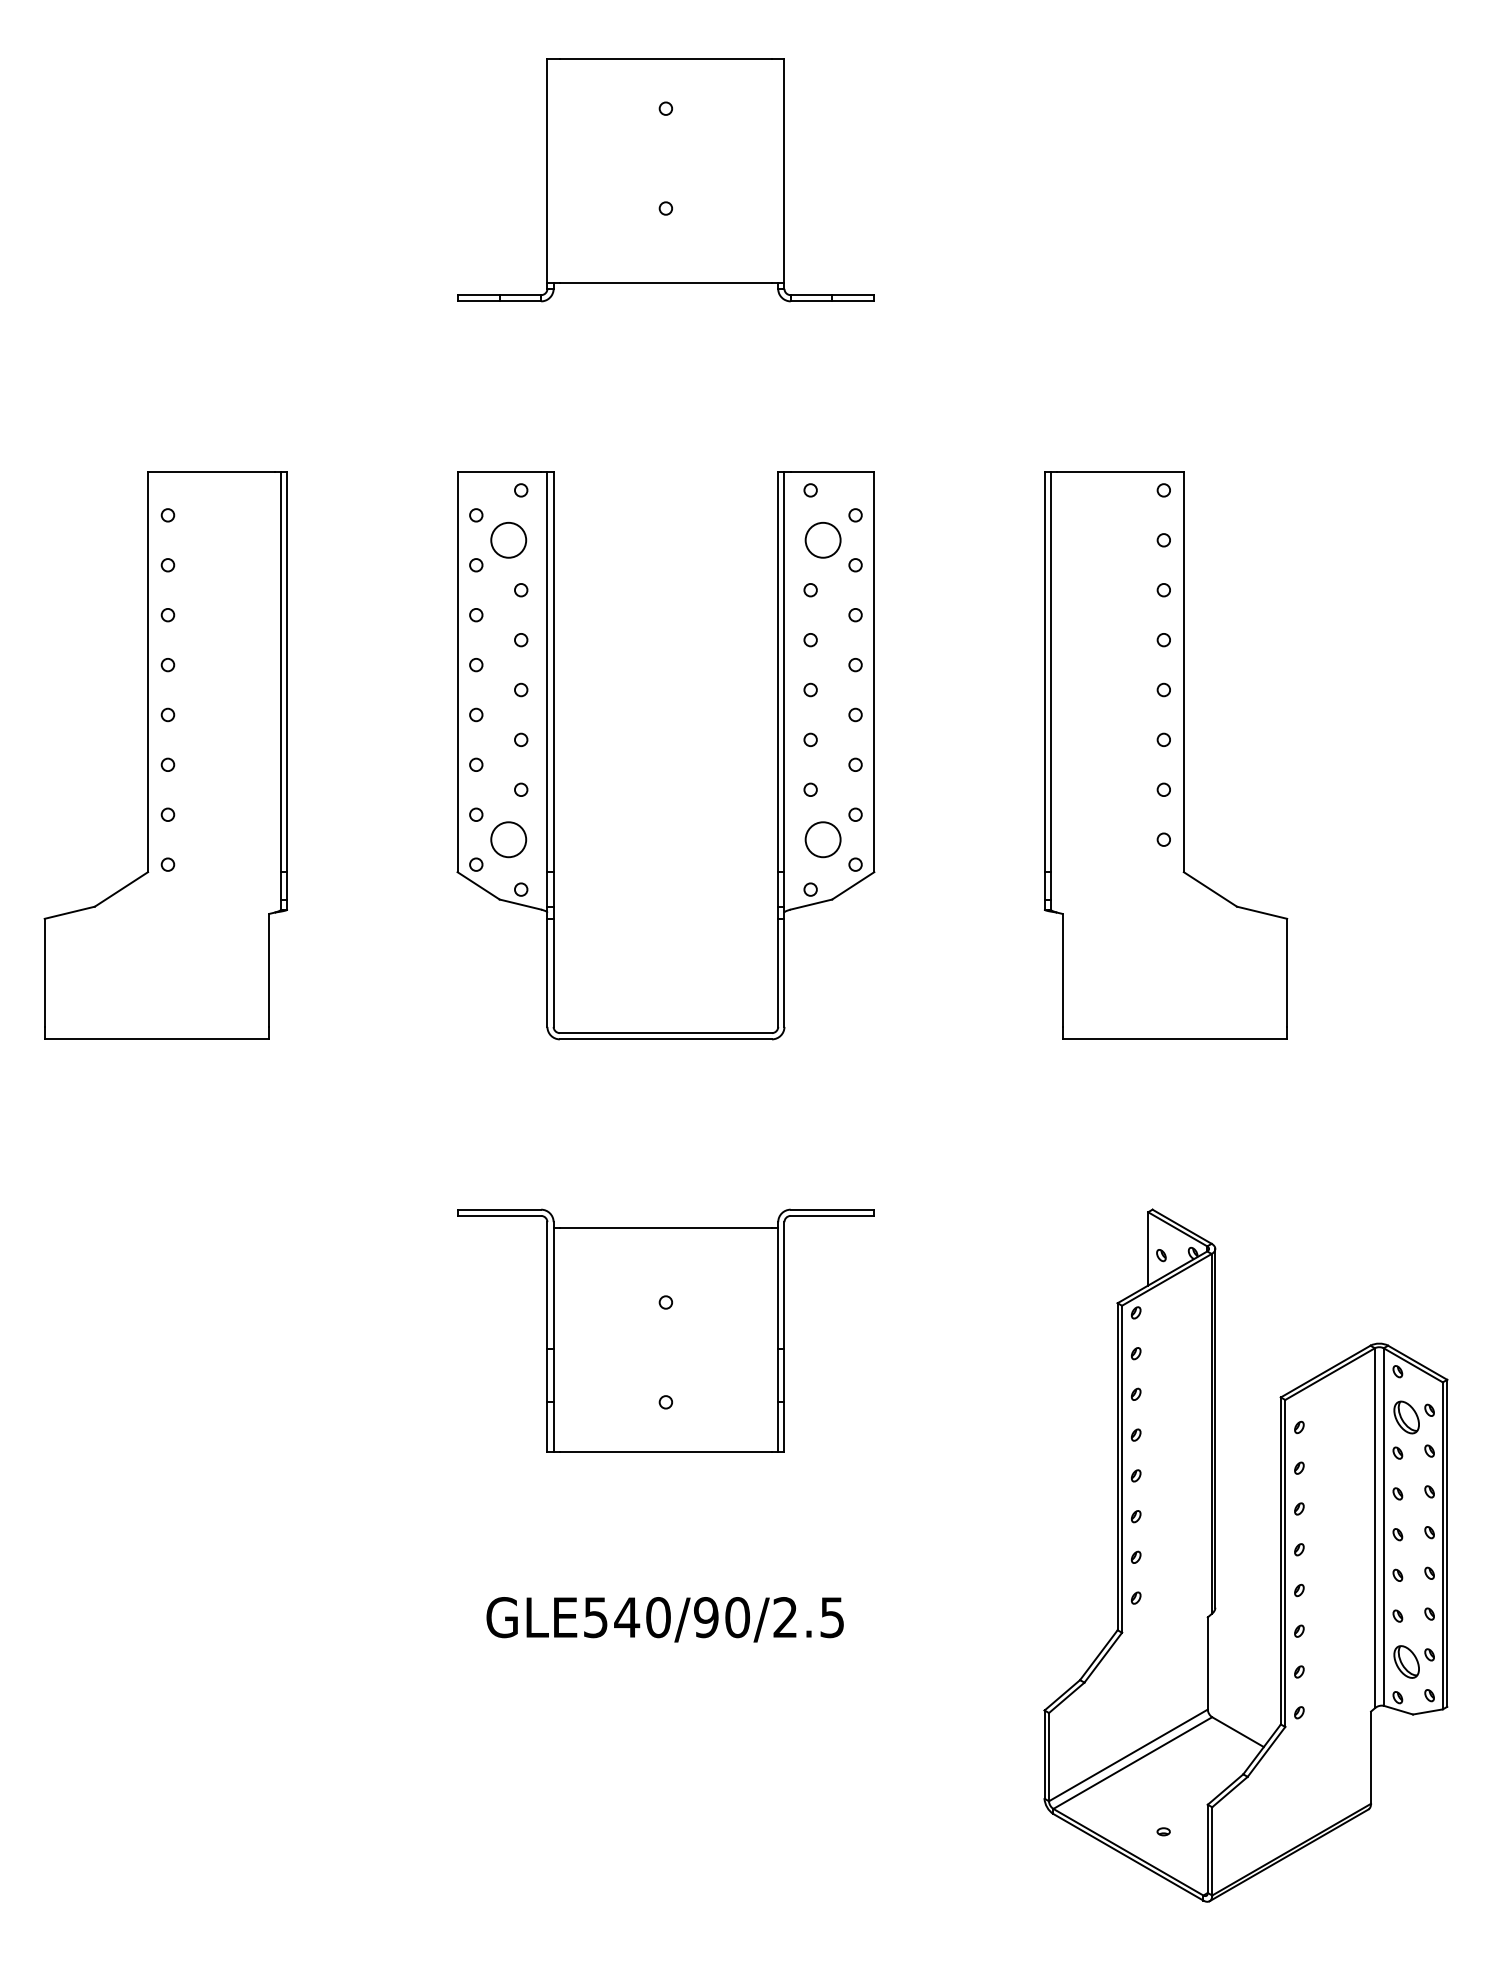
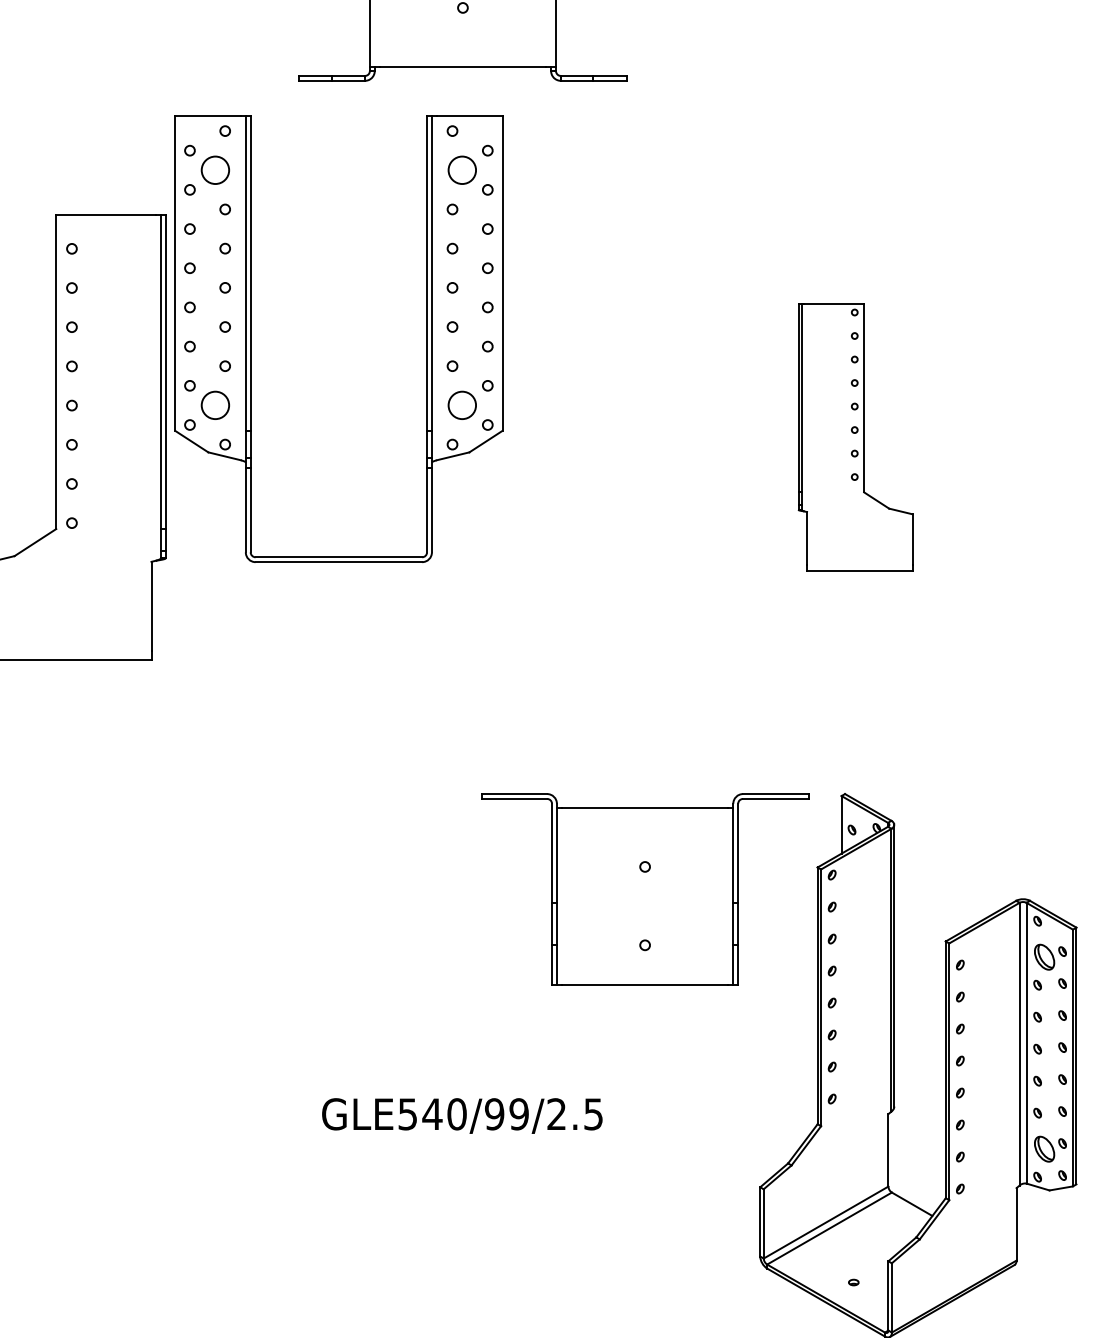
part: (554, 755) -> (251, 339), moved
part: (1166, 755) -> (855, 437), size x0.6
part: (665, 1330) -> (644, 888), moved
text: (737, 1617) -> (519, 1114), GLE540/90/2.5 -> GLE540/99/2.5

